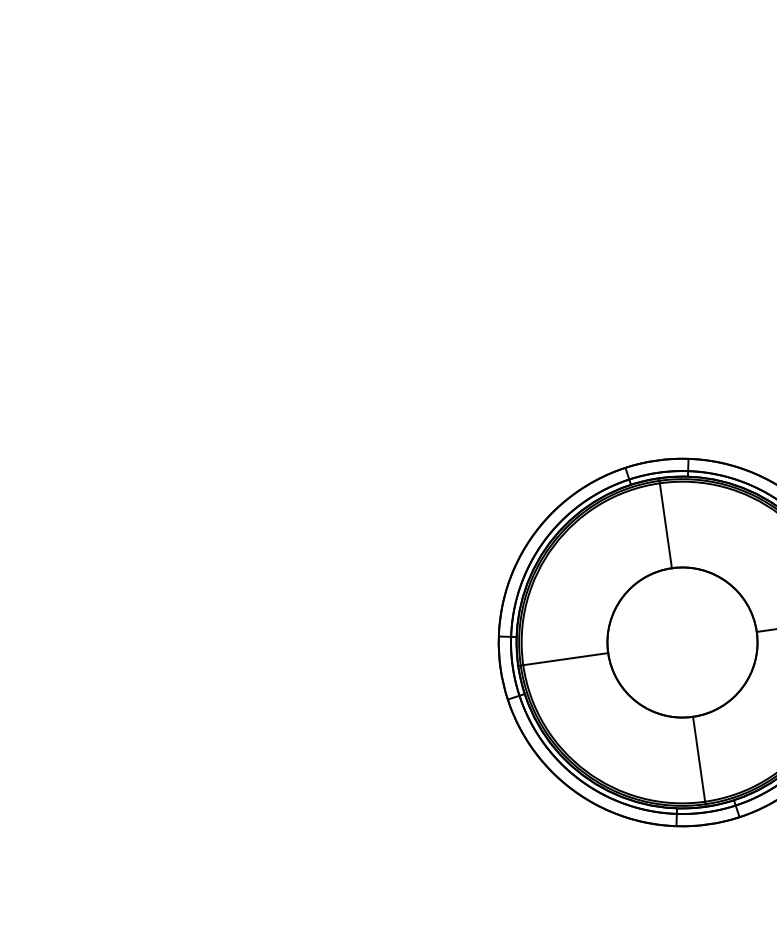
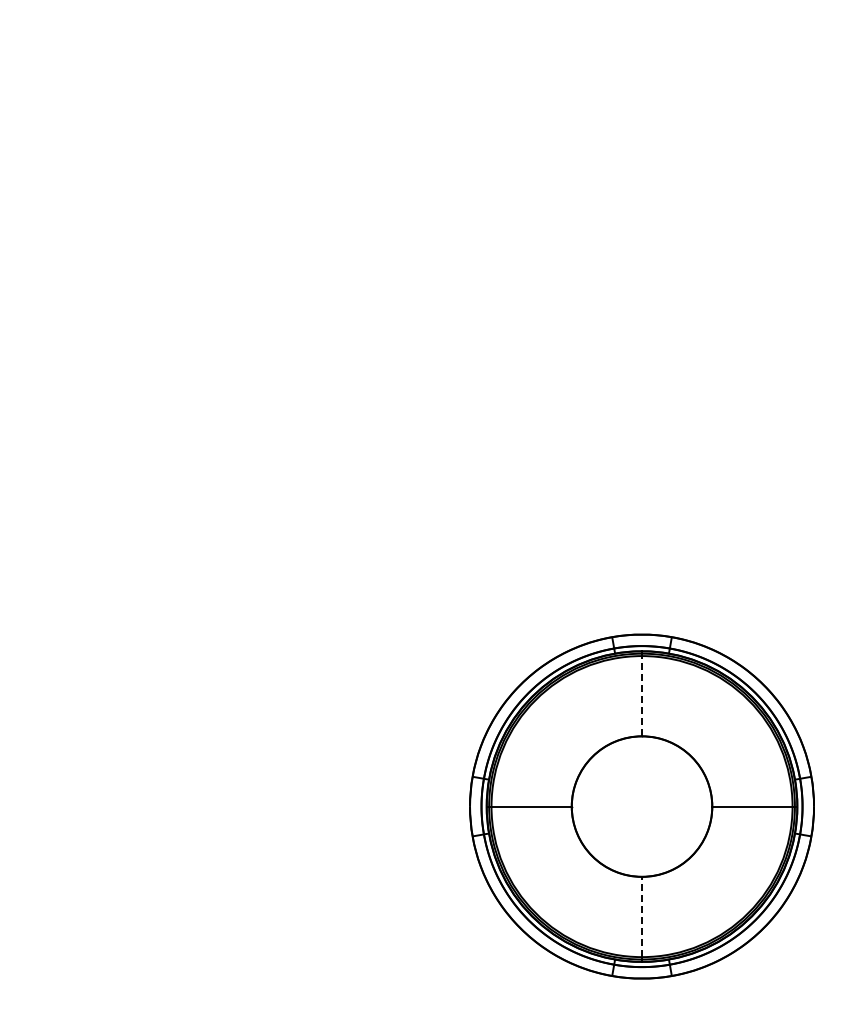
line: (666, 524) -> (642, 695), solid -> dashed
line: (699, 758) -> (642, 916), solid -> dashed

